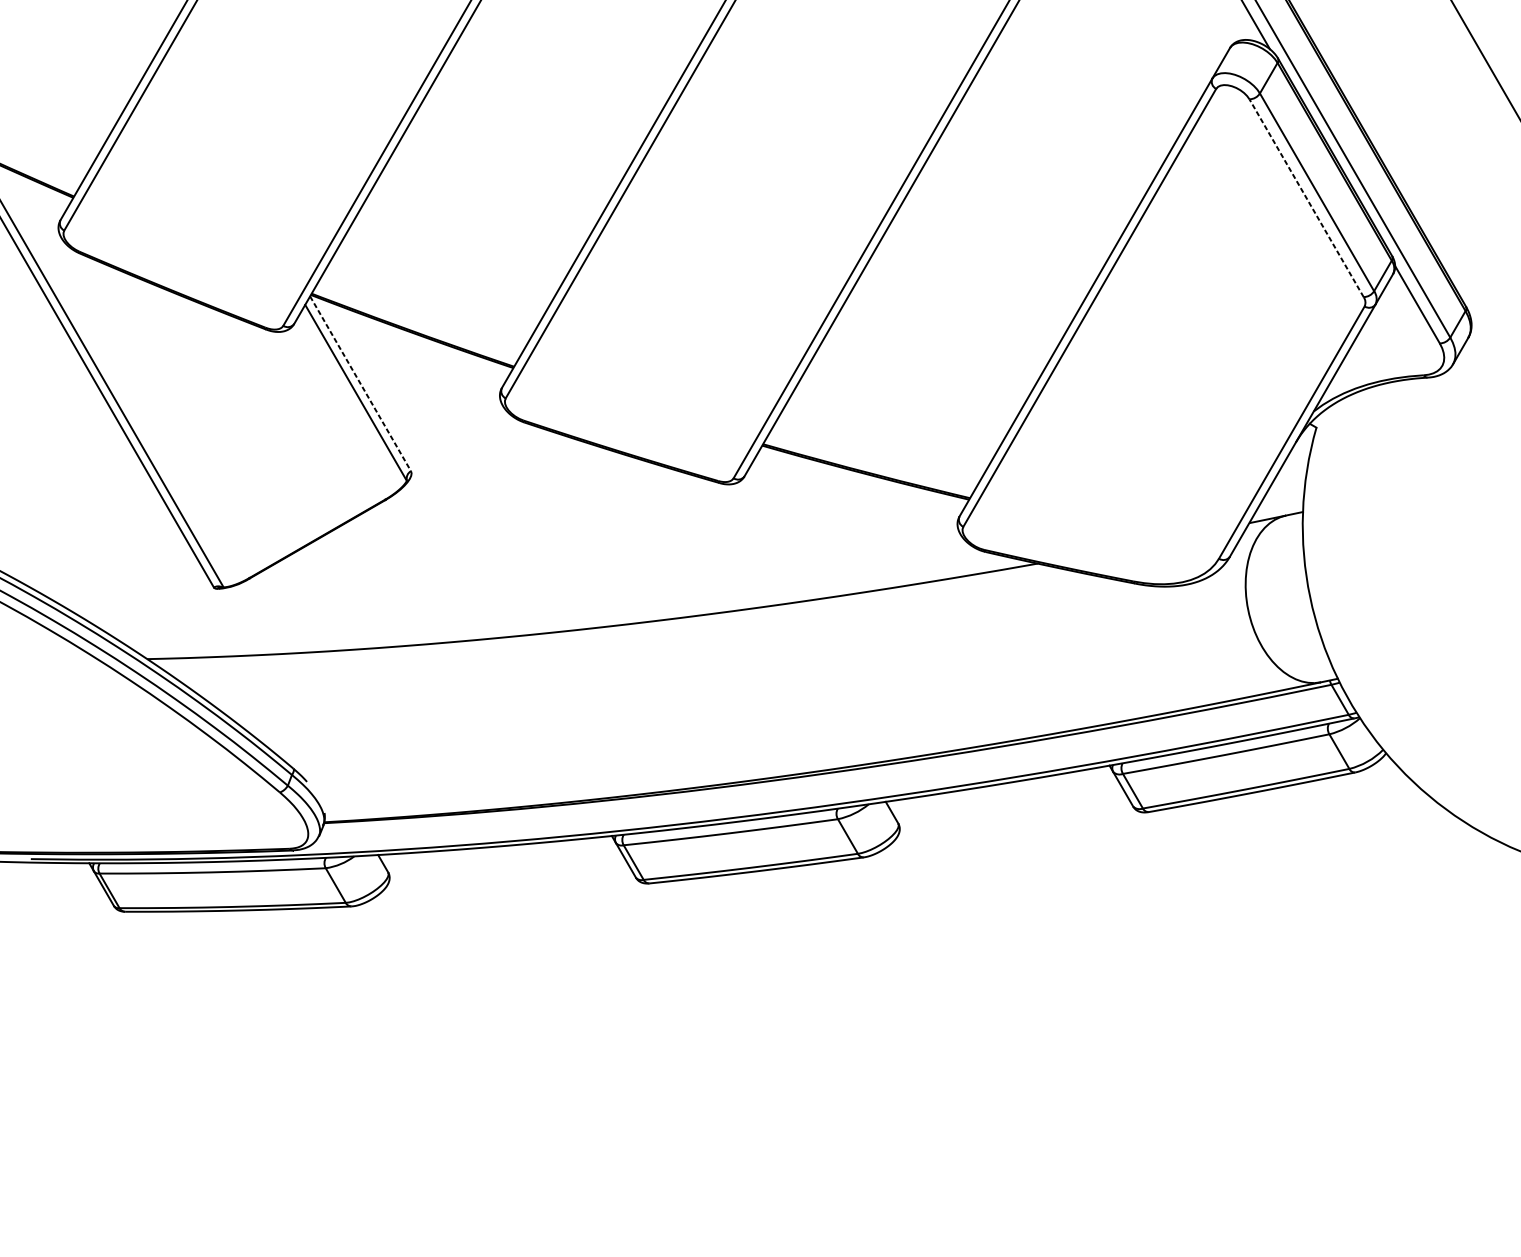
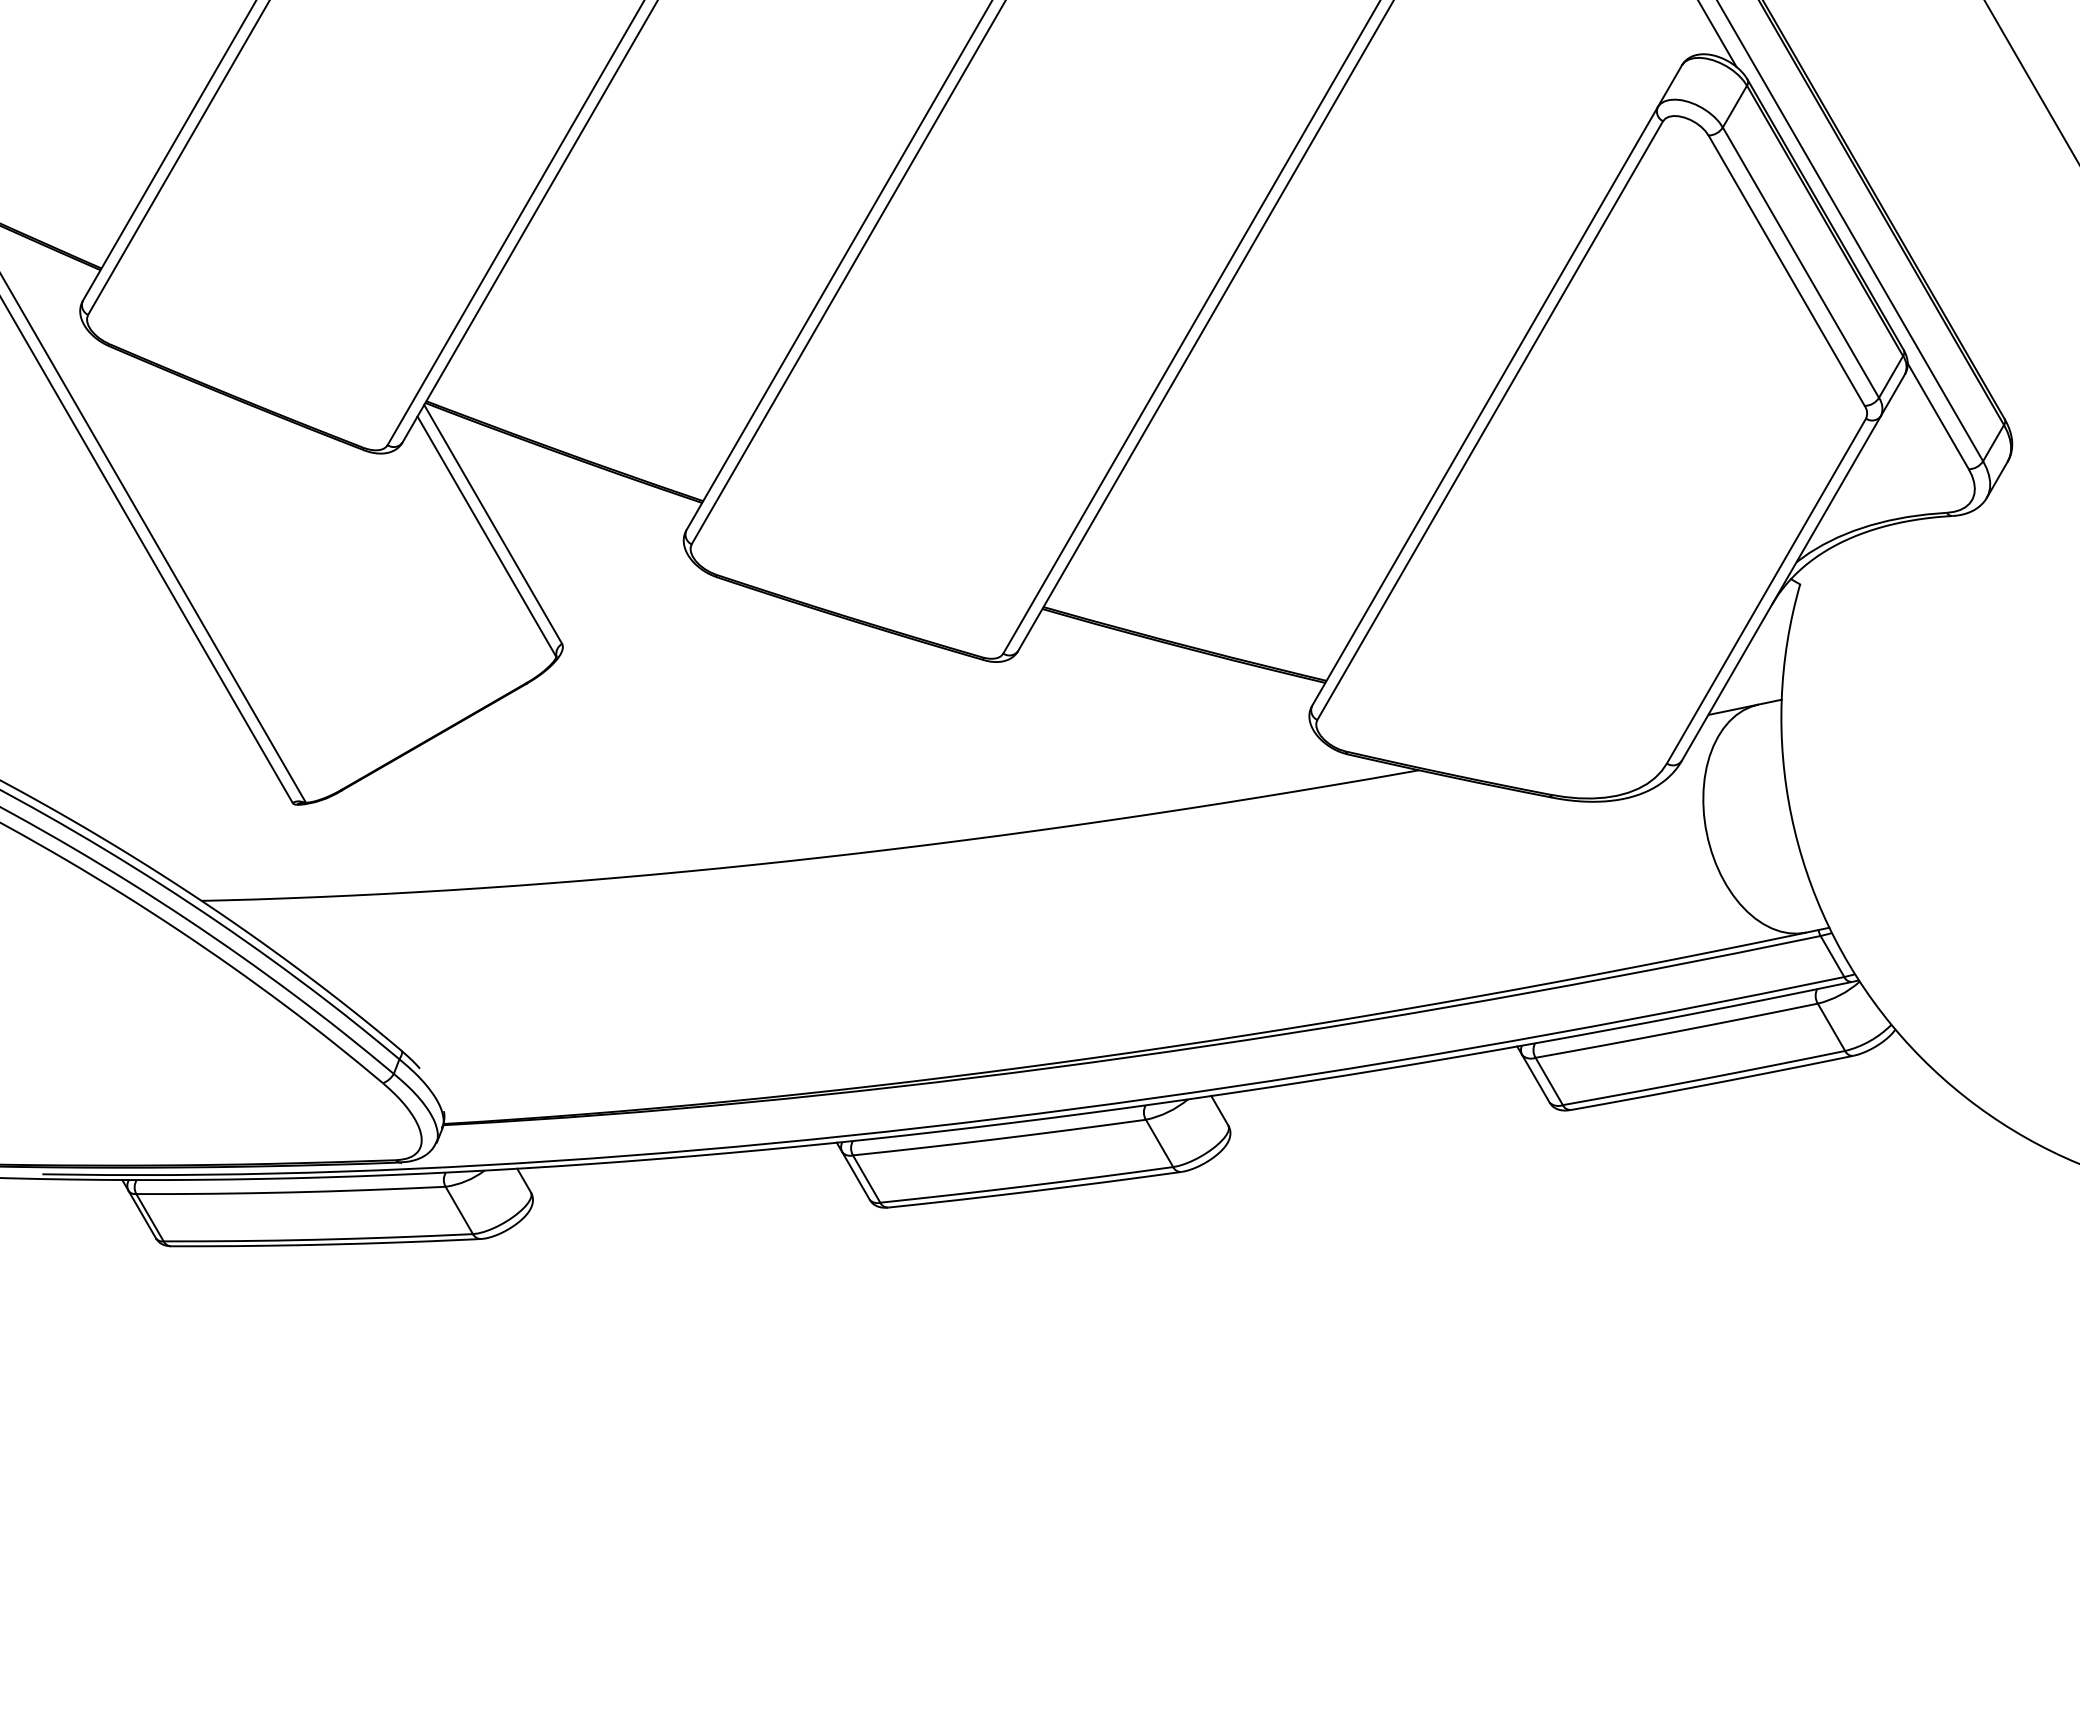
line: (1306, 198) -> (1786, 270), dashed -> solid
line: (360, 383) -> (493, 524), dashed -> solid

